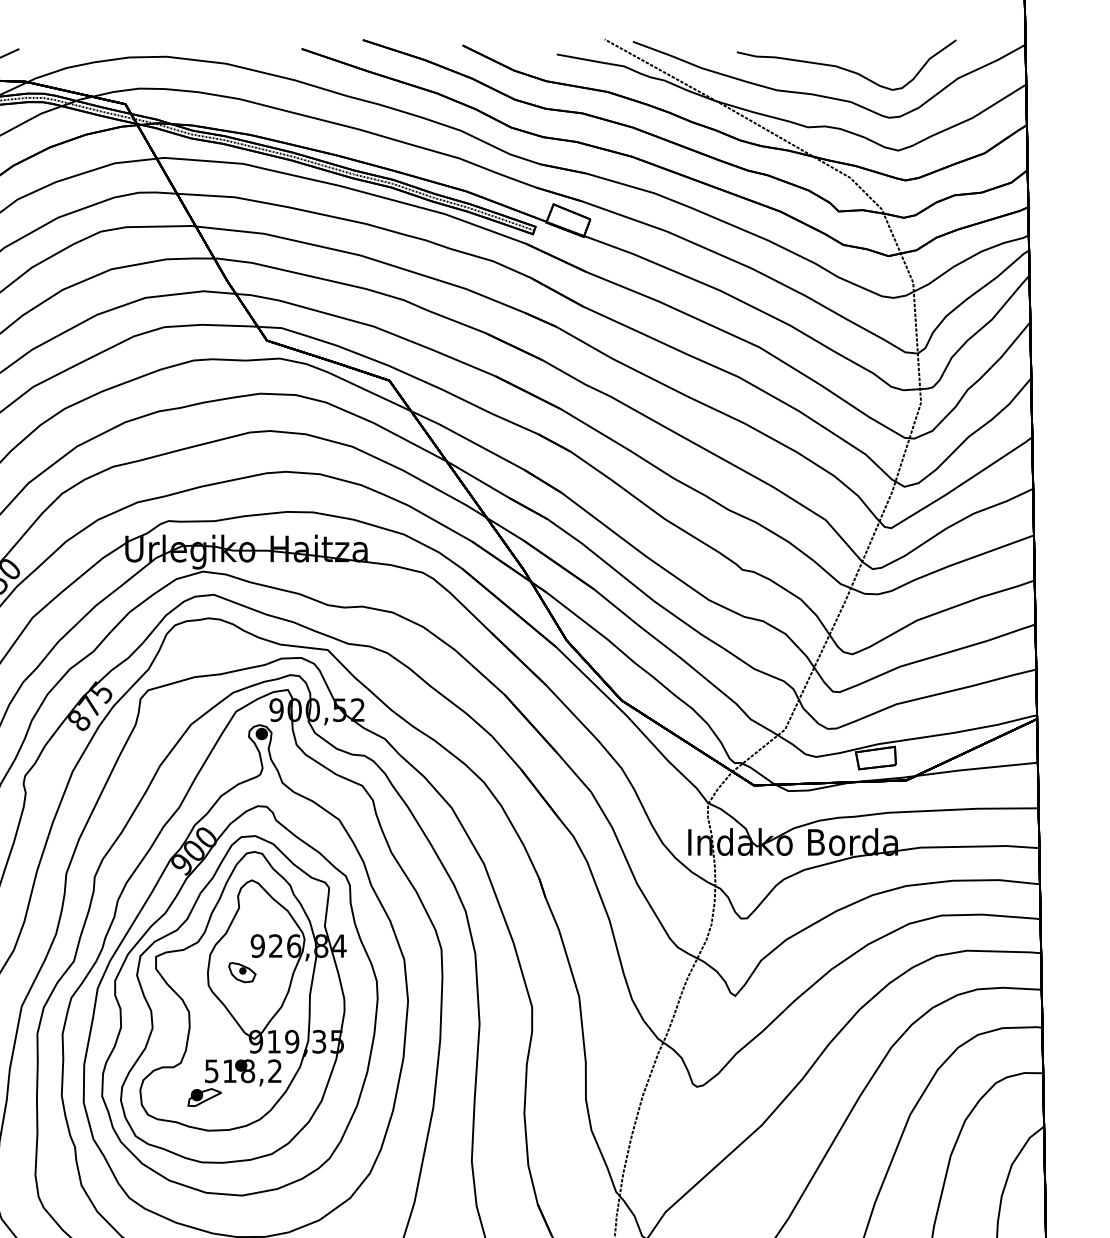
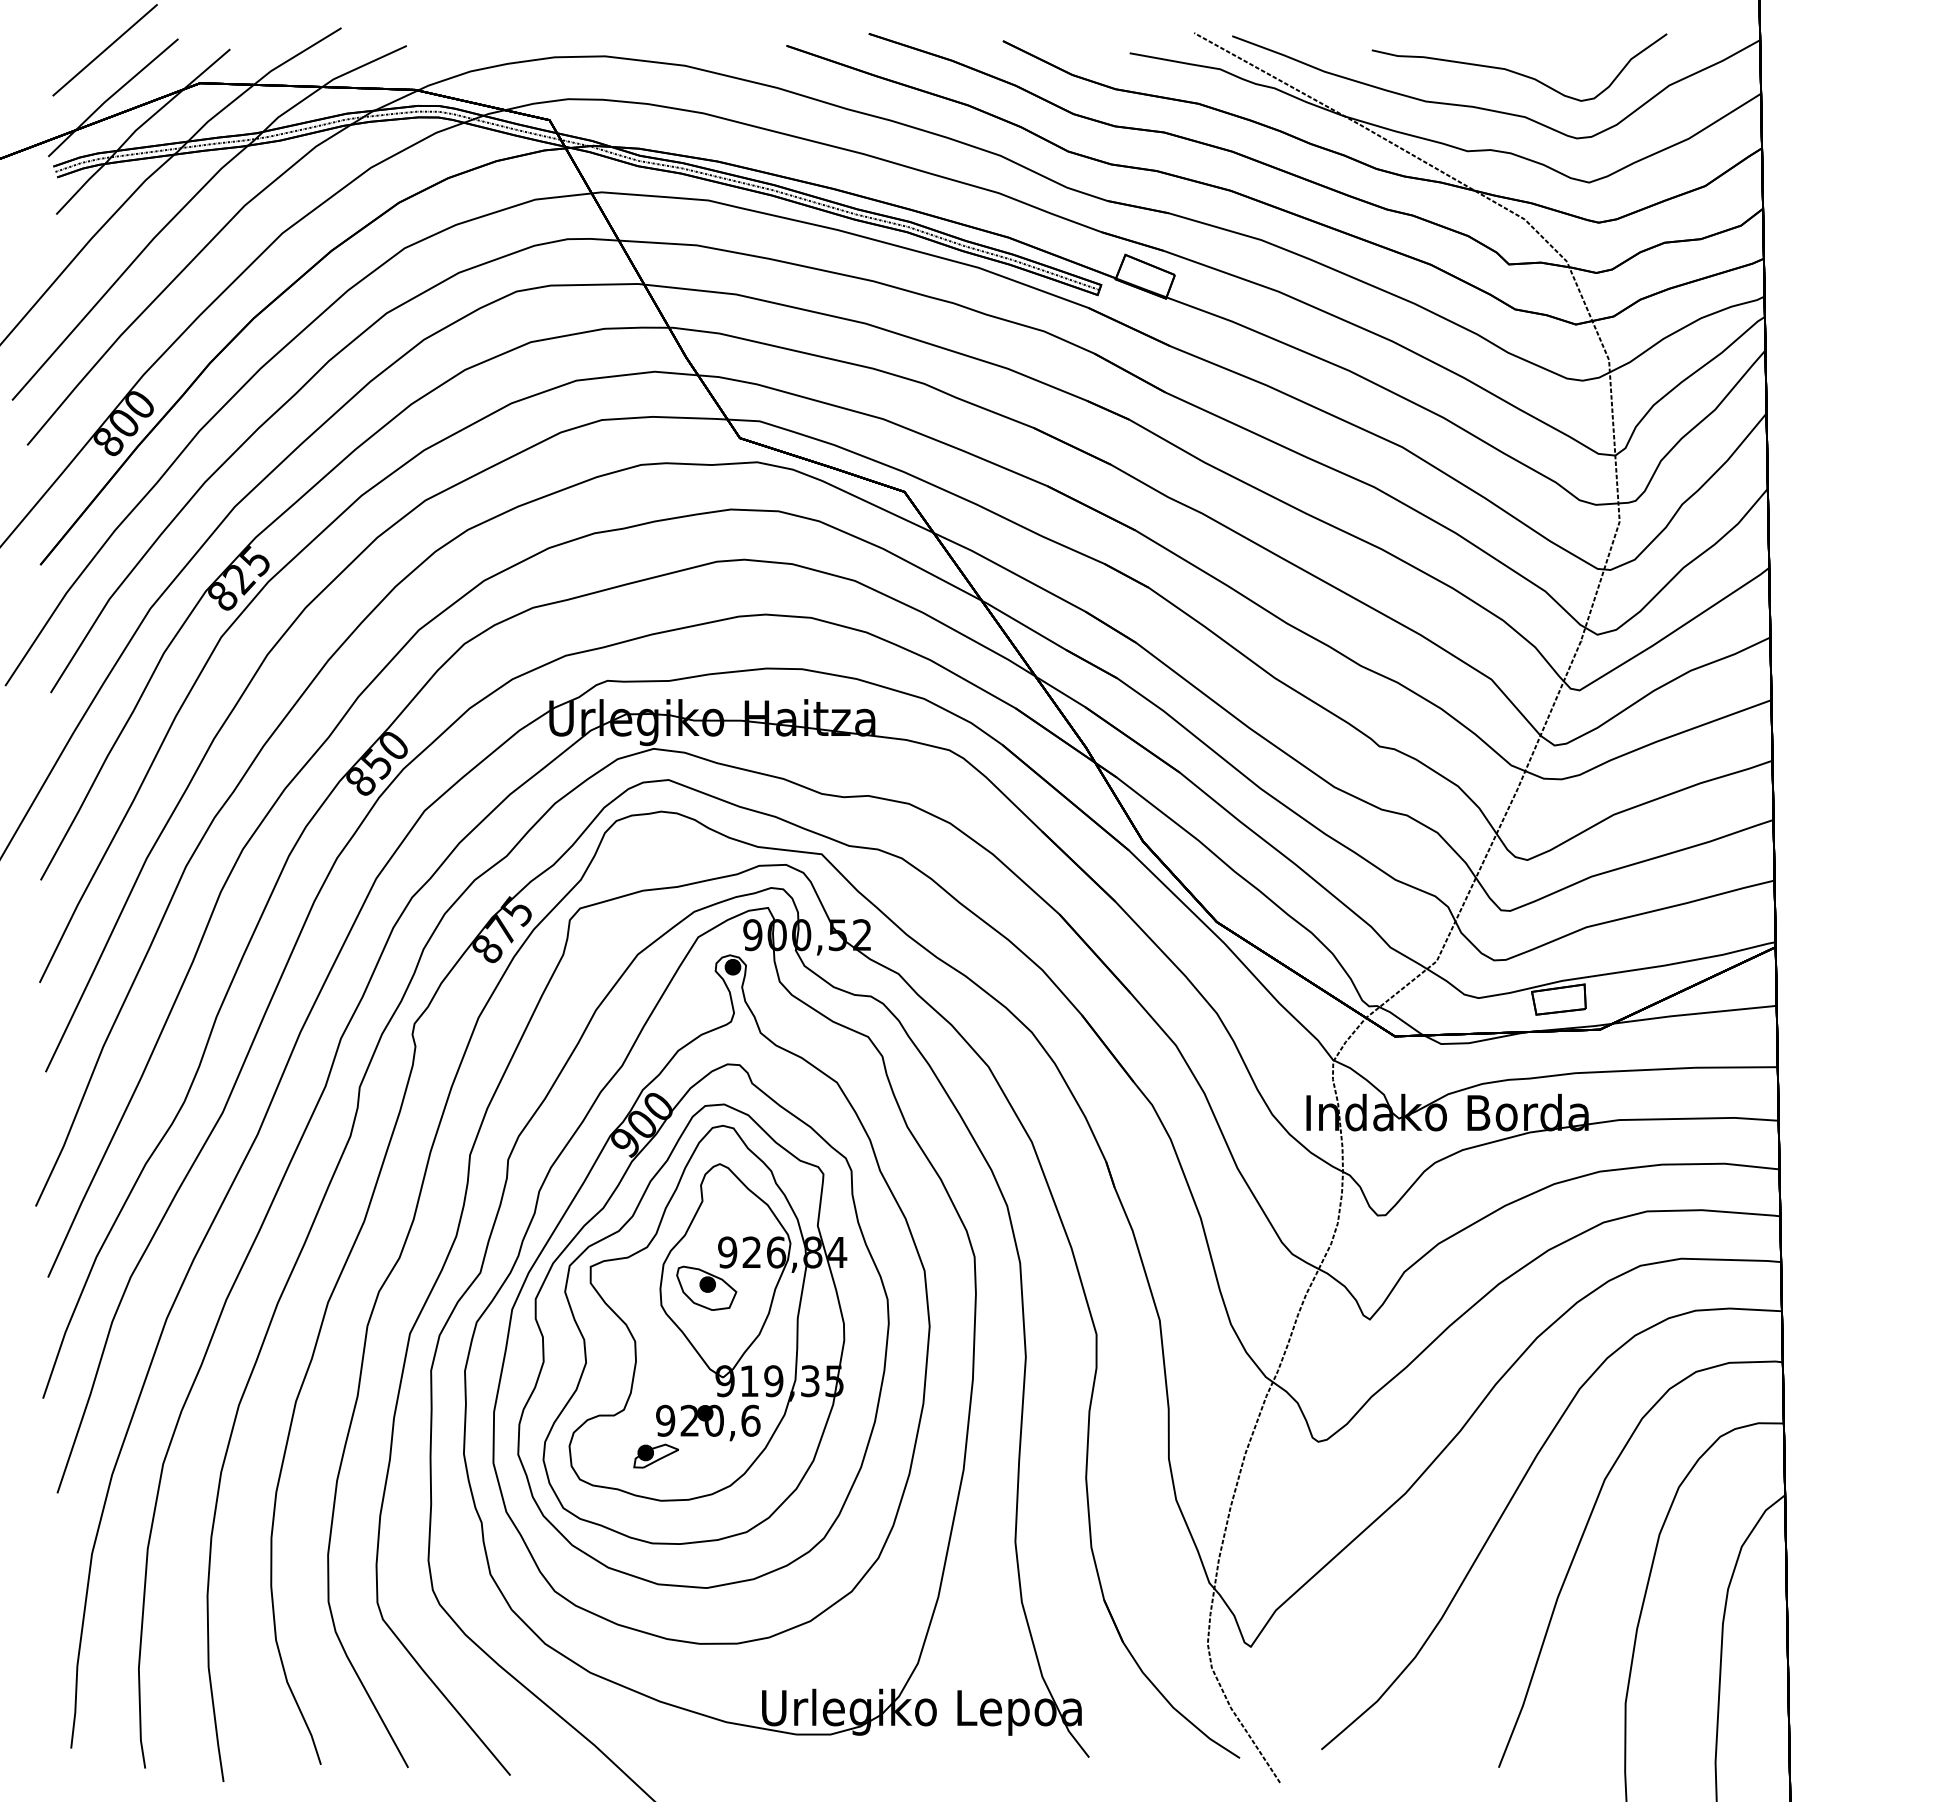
part: (242, 972) -> (706, 1287), size x1.67
text: (243, 1071) -> (708, 1420), 518,2 -> 920,6

